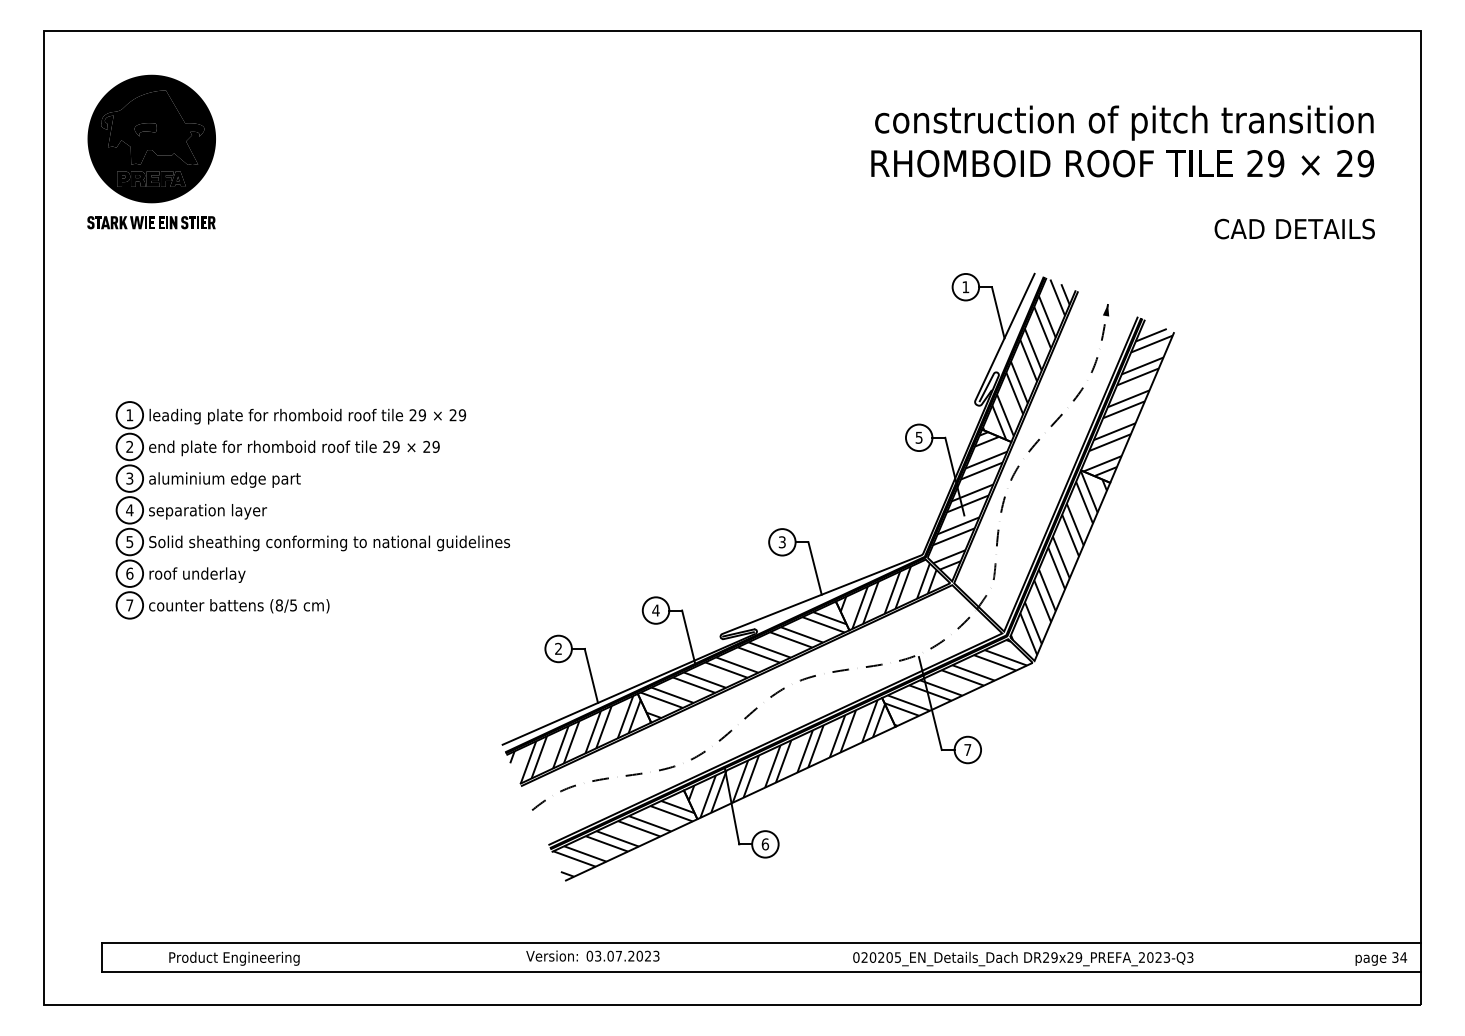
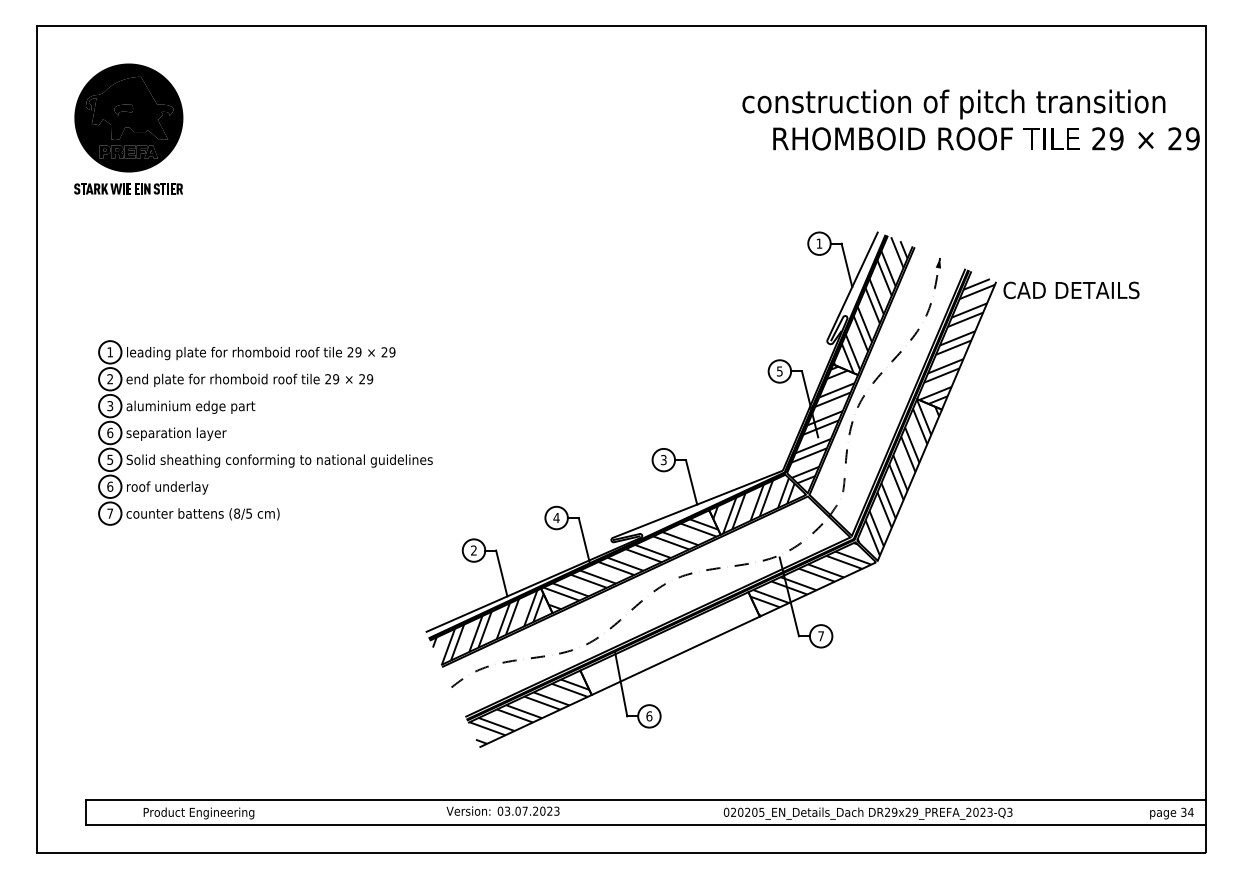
text: (1122, 163) -> (986, 138), moved
text: (1294, 229) -> (1071, 290), moved
text: (130, 509) -> (110, 432), 4 -> 6
hatch: (791, 758) -> (671, 643), removed

